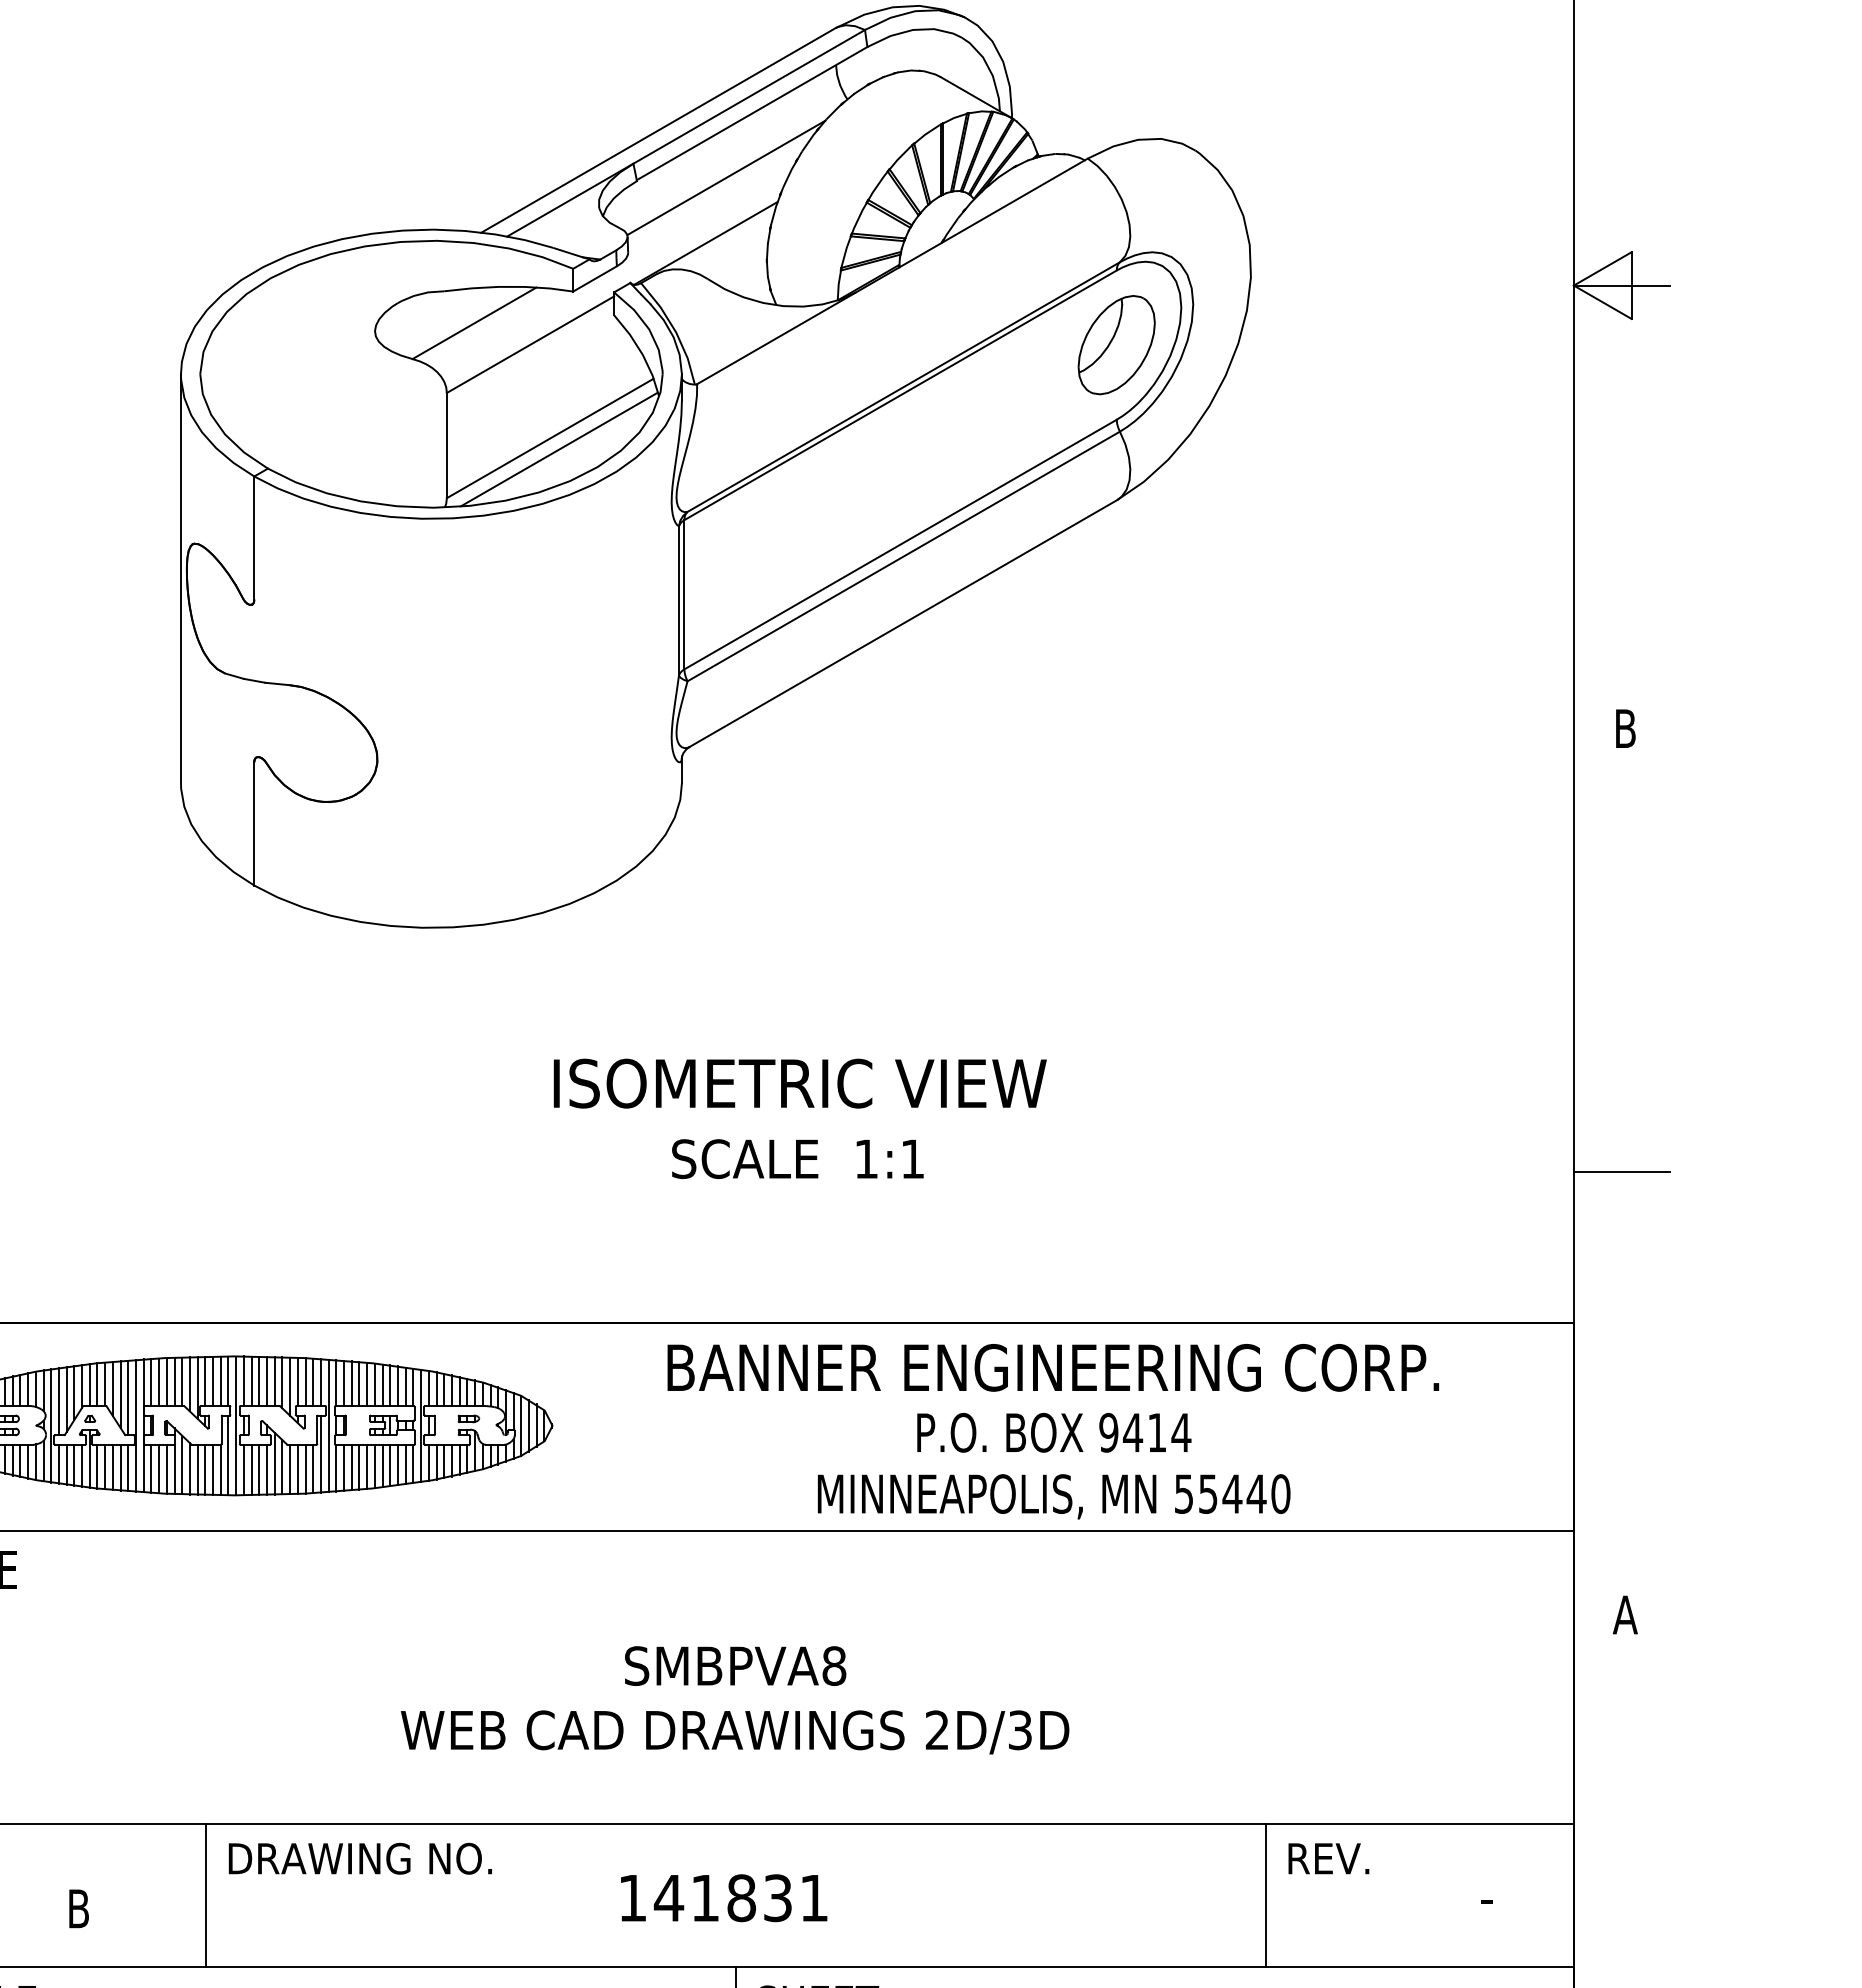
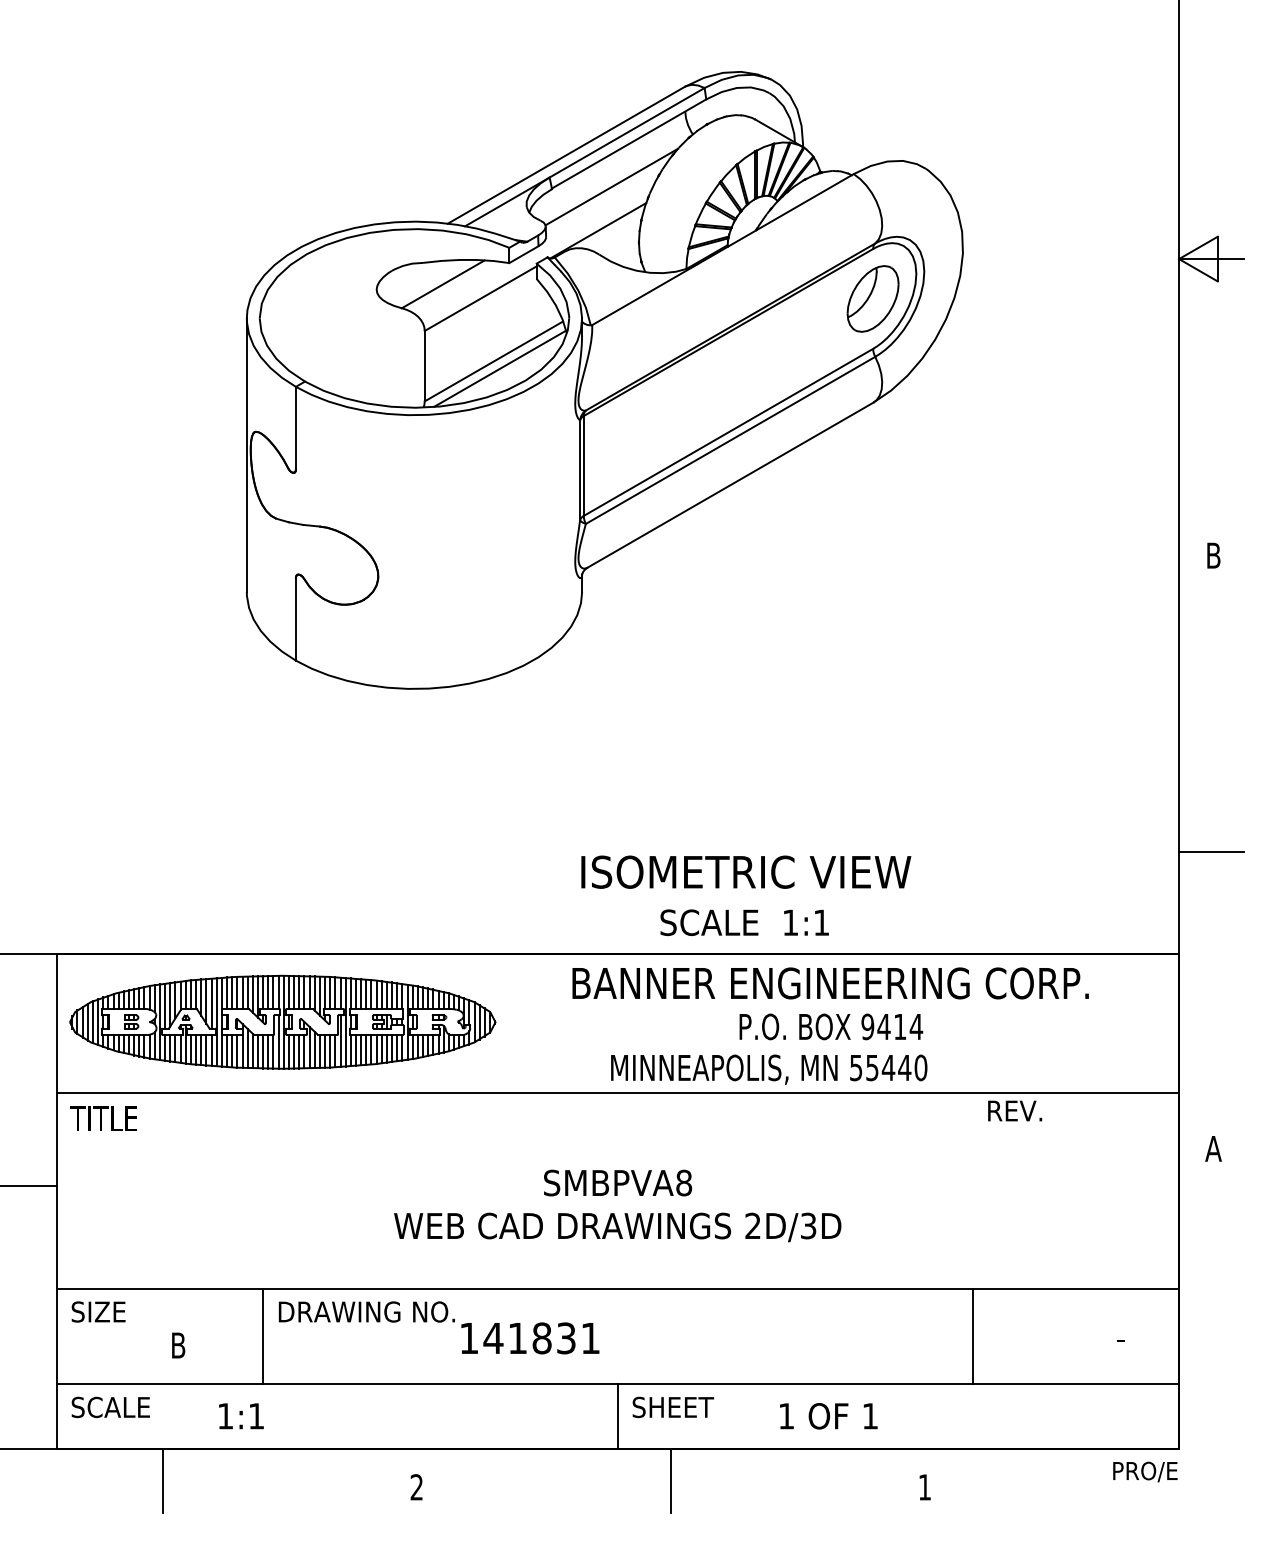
text: (800, 1118) -> (746, 895), moved
text: (1054, 1496) -> (769, 1069), moved
text: (1329, 1857) -> (1015, 1110), moved
text: (724, 1898) -> (530, 1338), moved

